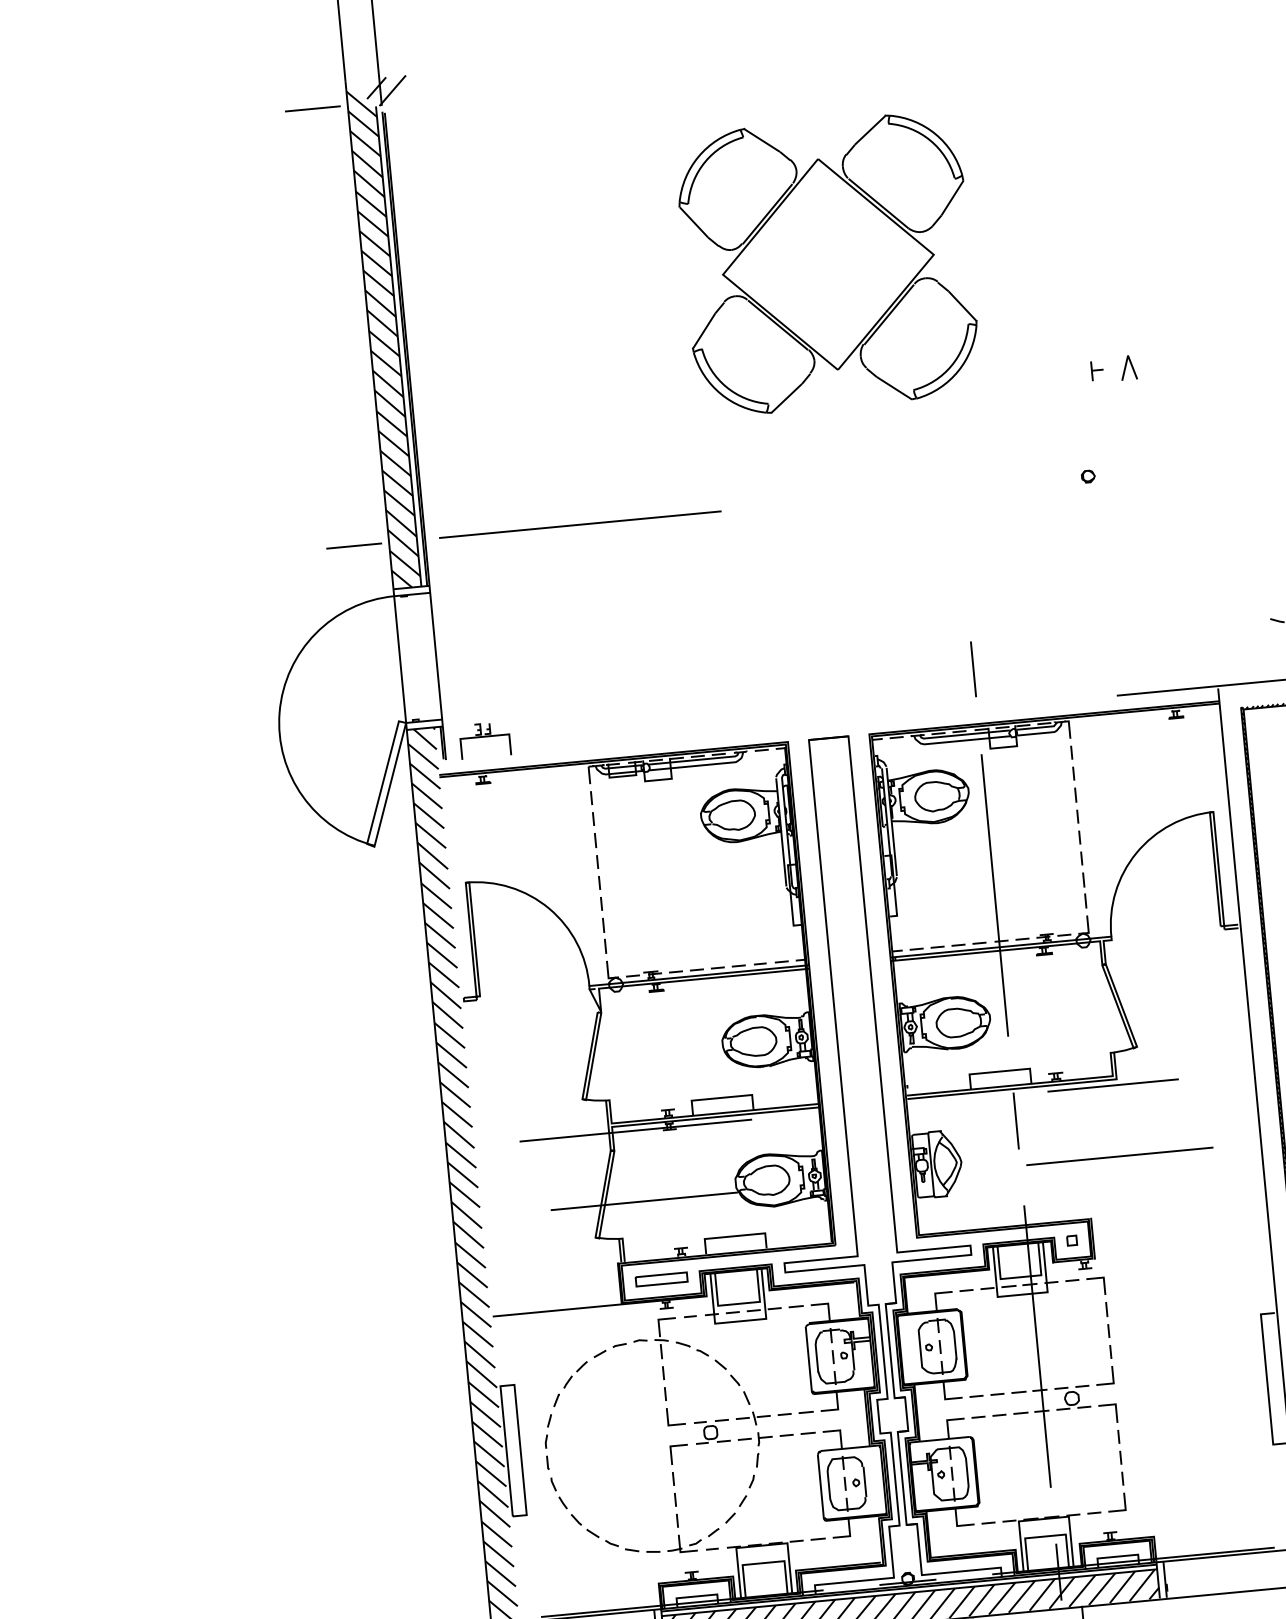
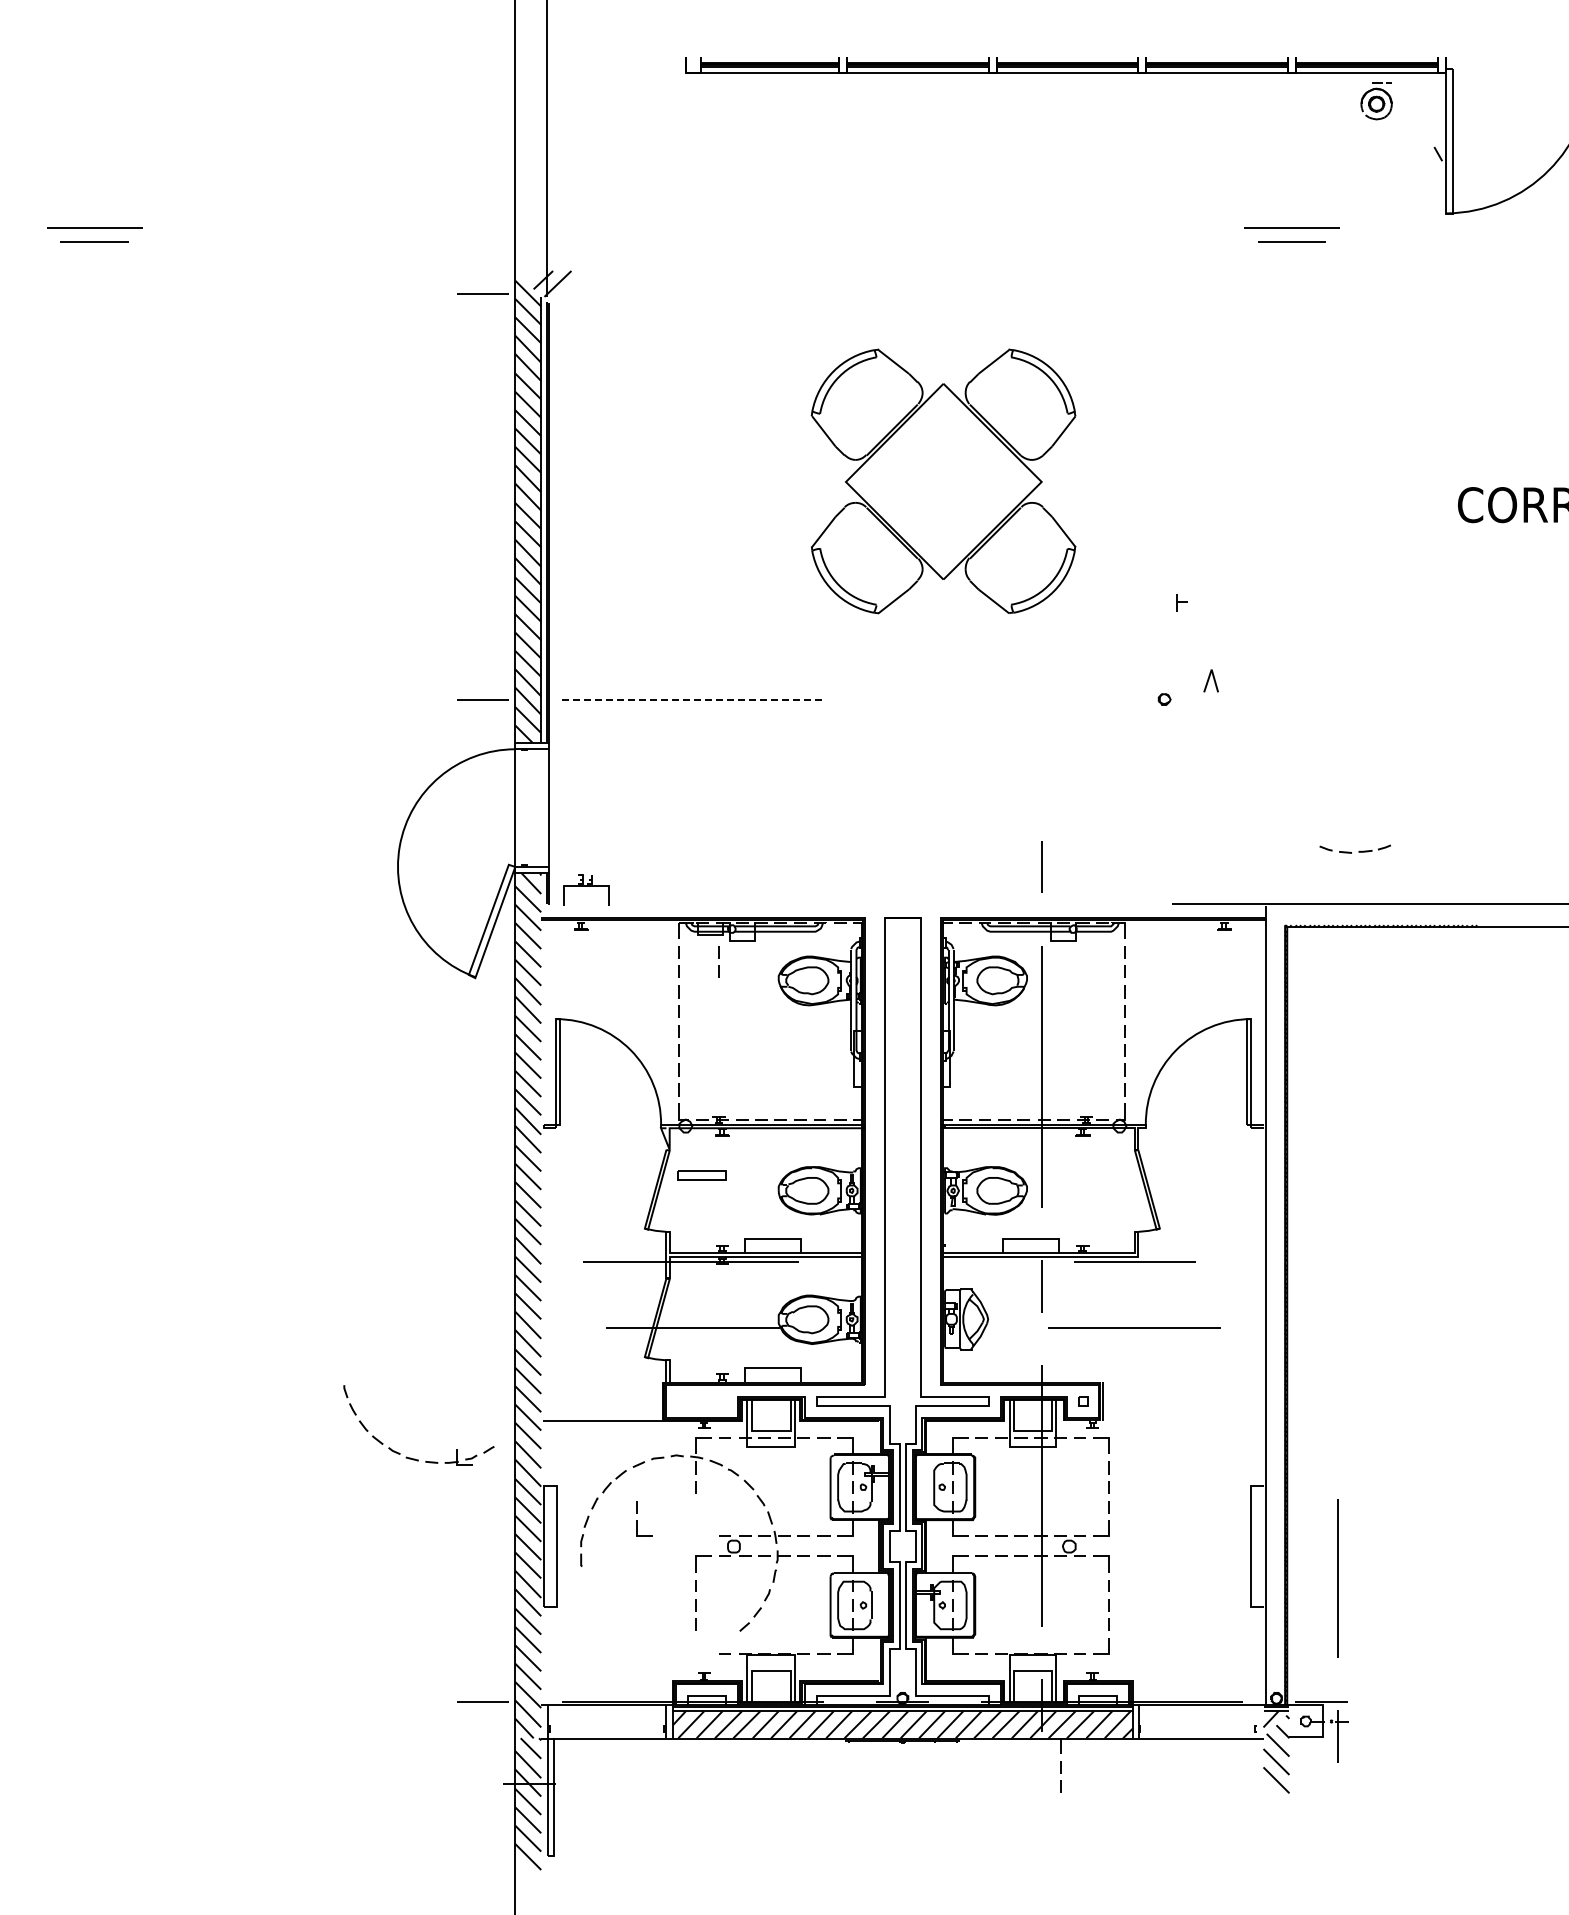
line: (1126, 366) -> (1209, 679), moved
line: (580, 524) -> (693, 699), solid -> dashed
line: (634, 800) -> (718, 958), added
part: (661, 1279) -> (701, 1175), moved
part: (667, 1408) -> (637, 1520), moved
part: (629, 1548) -> (410, 1457), moved

